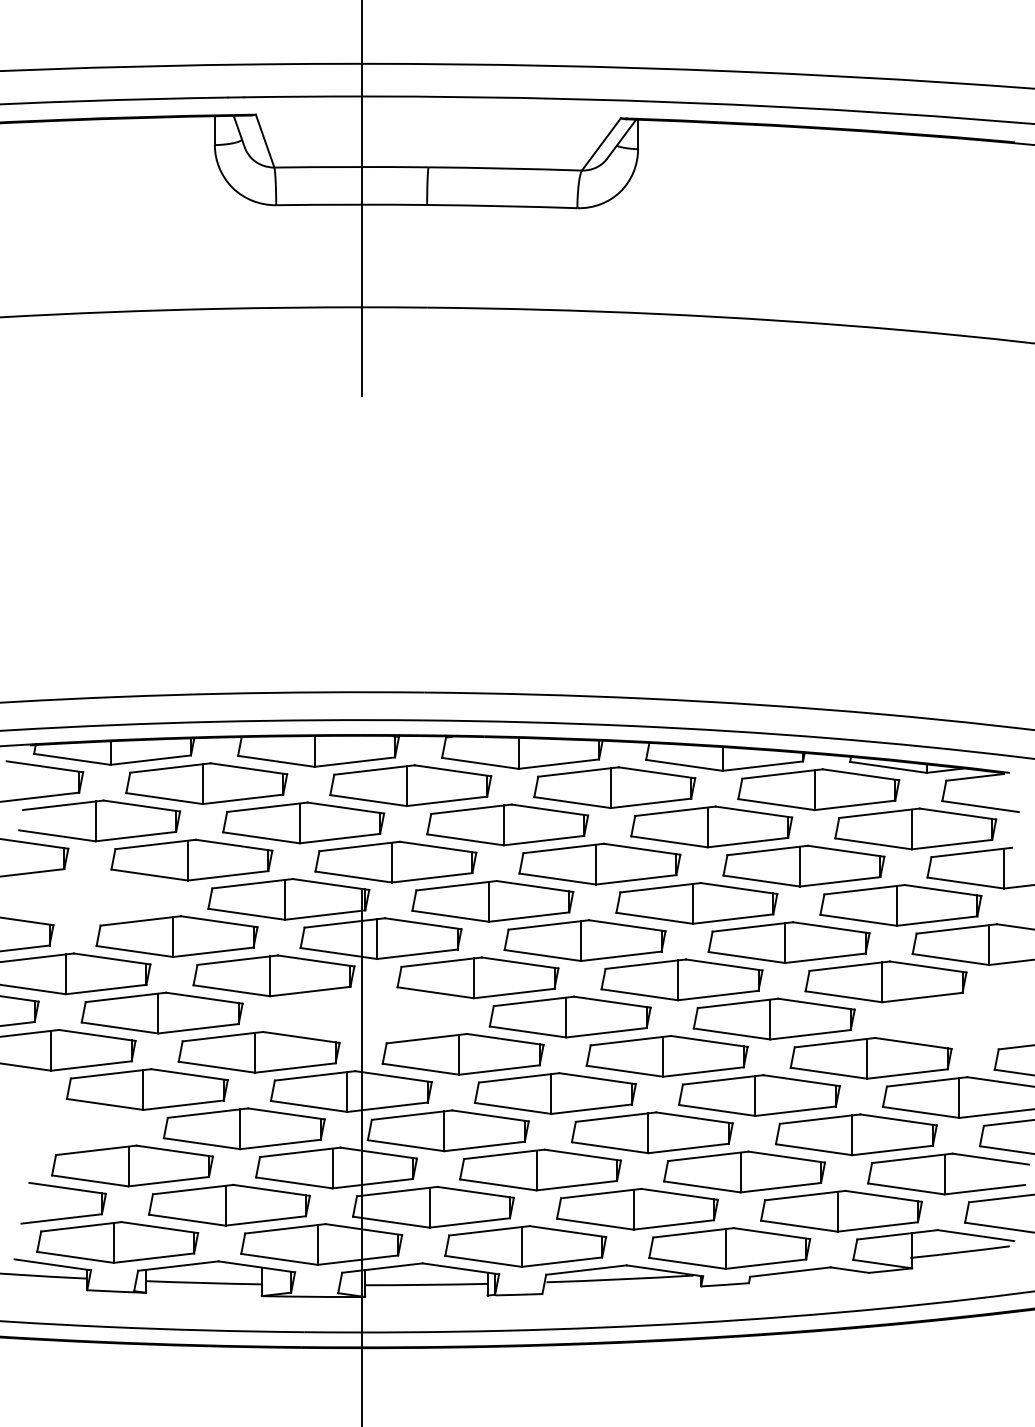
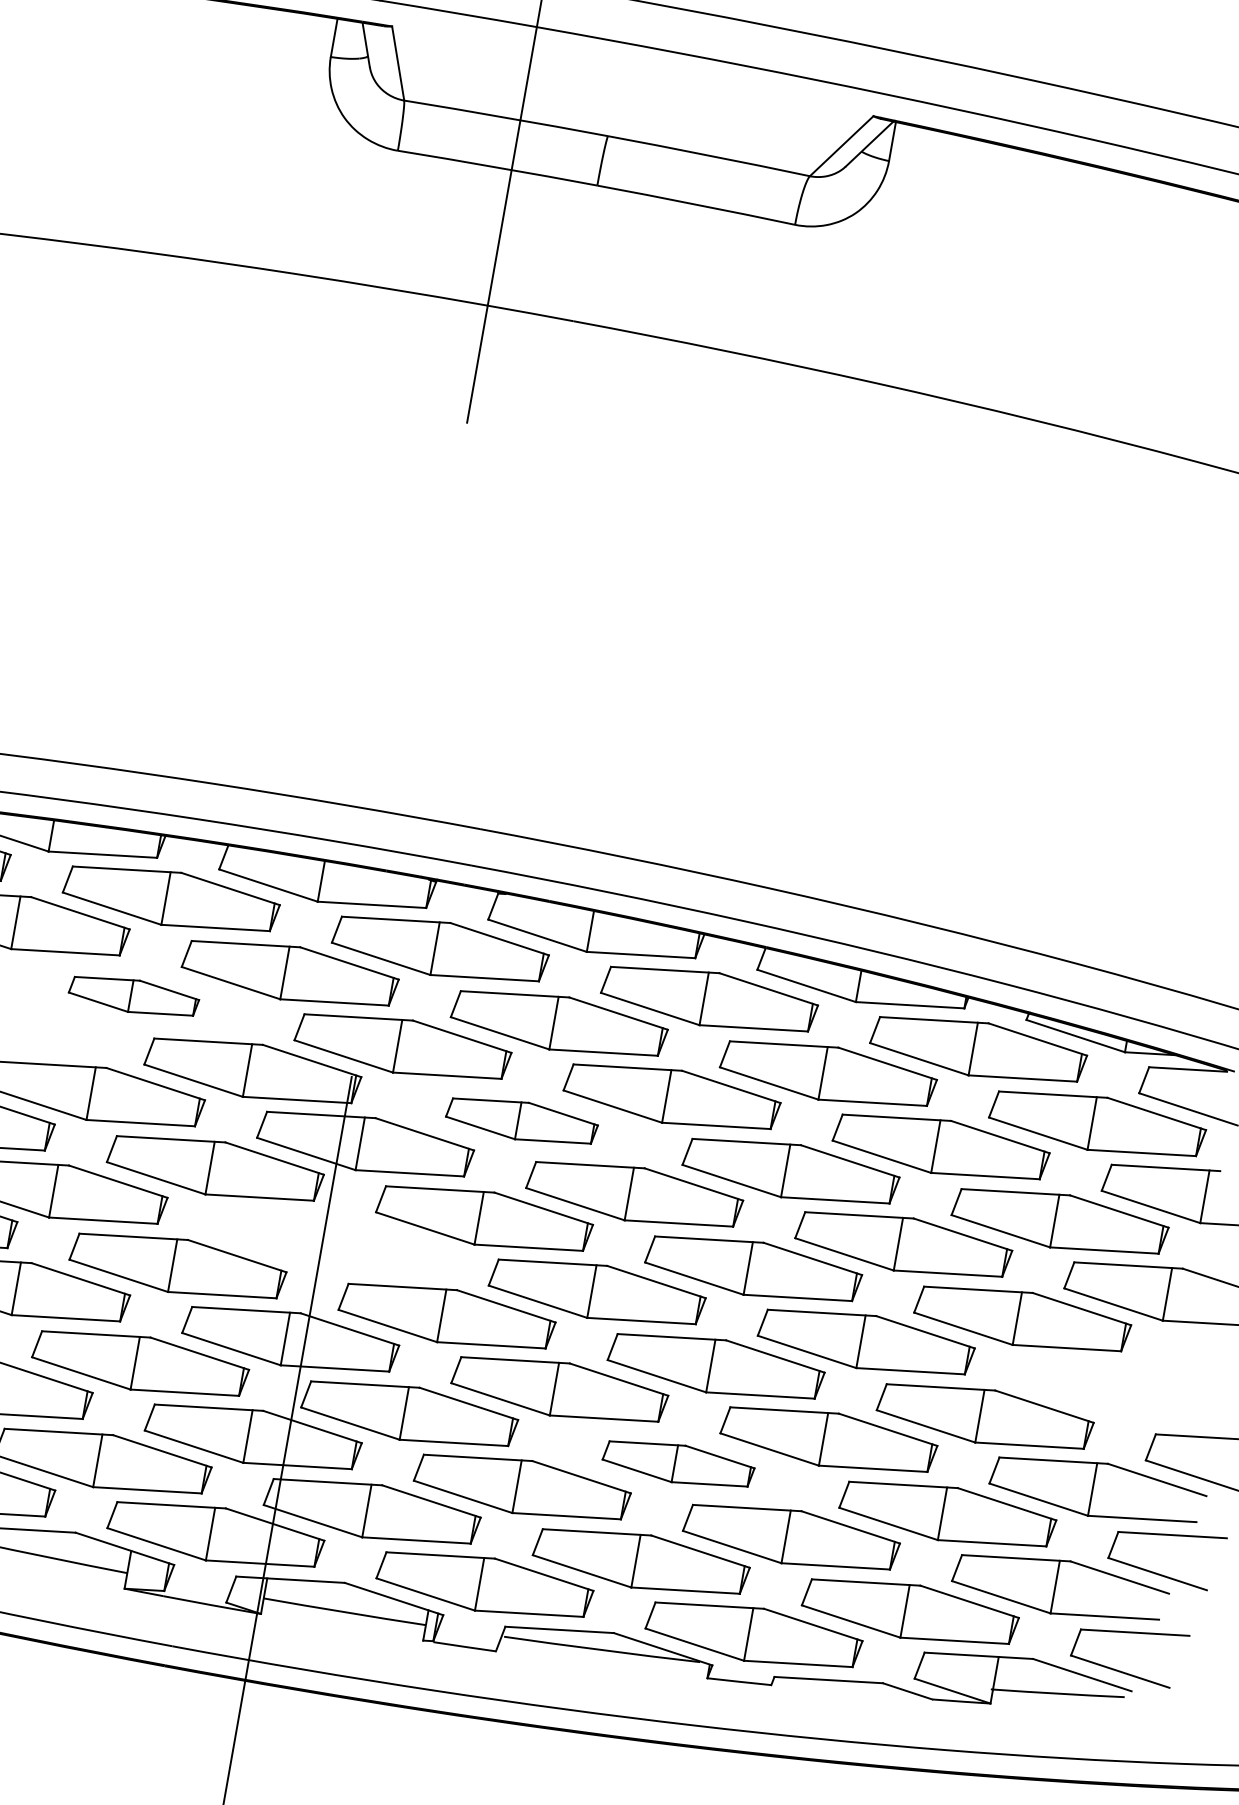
part: (191, 859) -> (133, 995), size x0.6
part: (492, 901) -> (521, 1121), size x0.7
part: (651, 1132) -> (677, 1463), size x0.7

